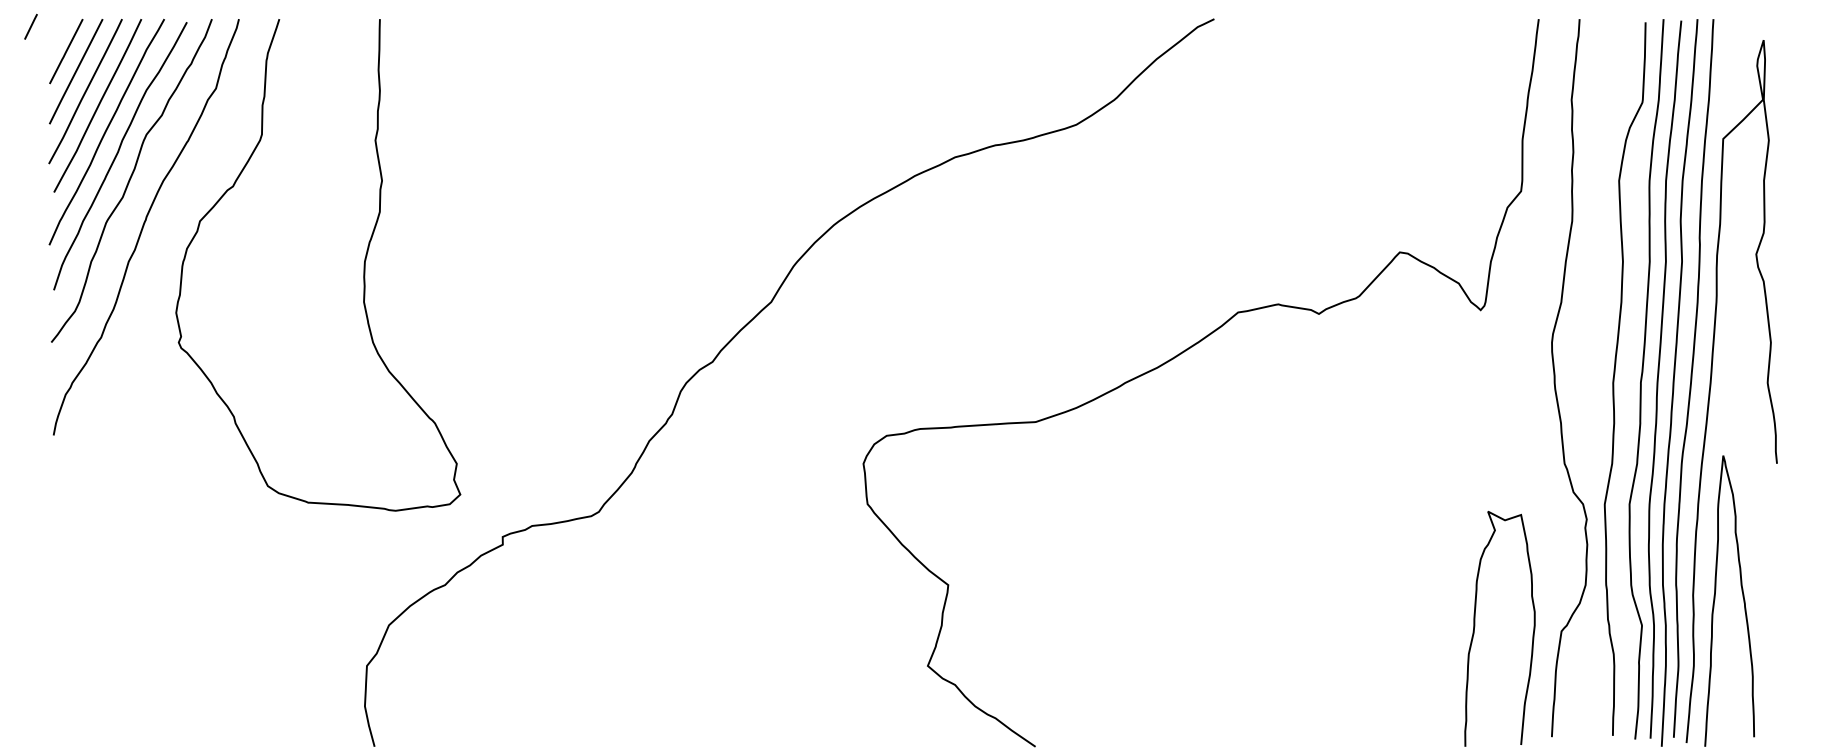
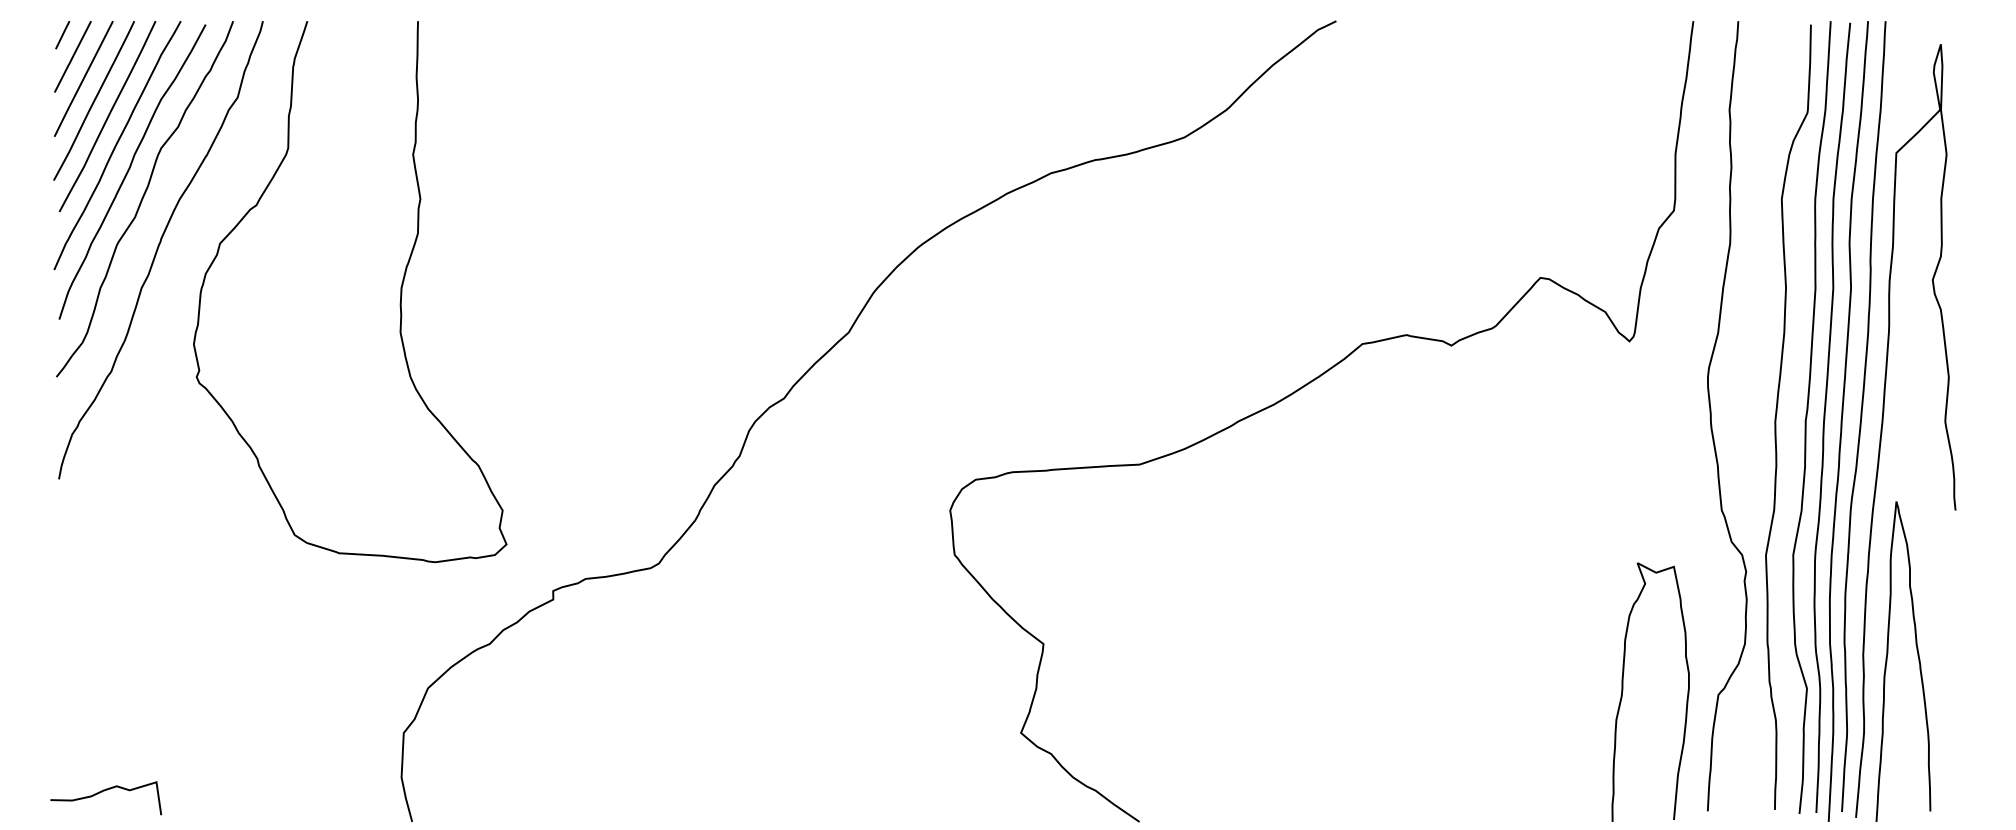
line: (30, 26) -> (62, 34), moved
curve: (94, 719) -> (103, 791), added

